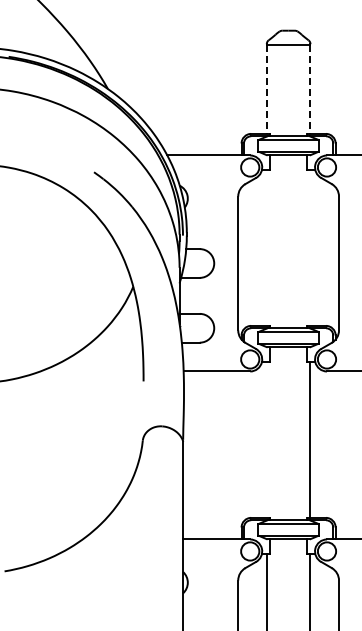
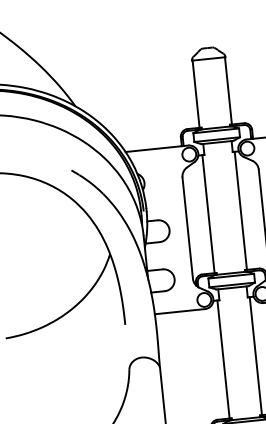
line: (267, 90) -> (196, 94), dashed -> solid
line: (309, 90) -> (228, 91), dashed -> solid
line: (267, 247) -> (208, 213), added
line: (309, 247) -> (240, 210), added
line: (267, 439) -> (223, 359), added

